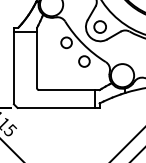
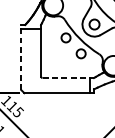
line: (13, 65) -> (20, 57), solid -> dashed
line: (69, 90) -> (68, 78), solid -> dashed

